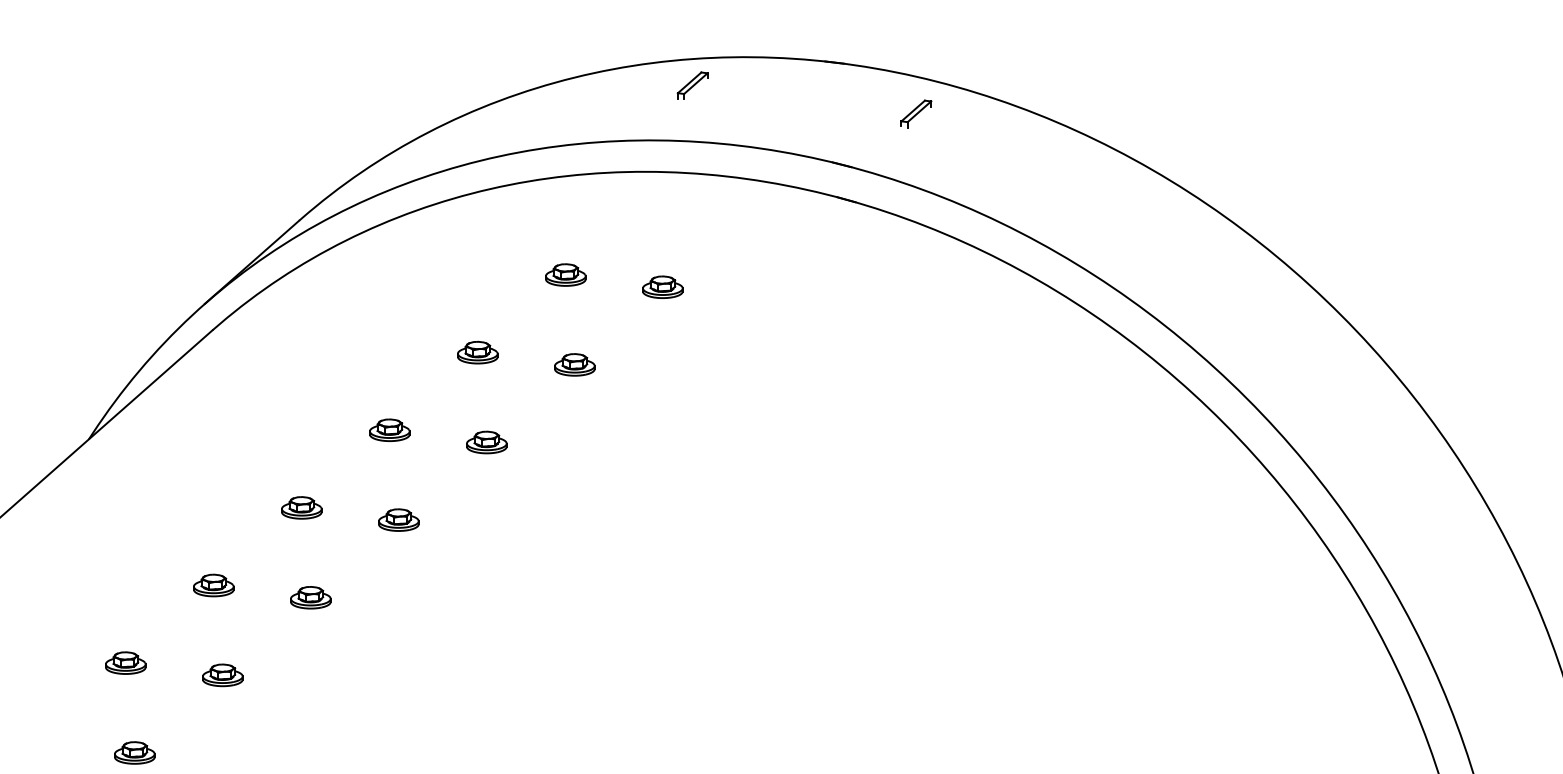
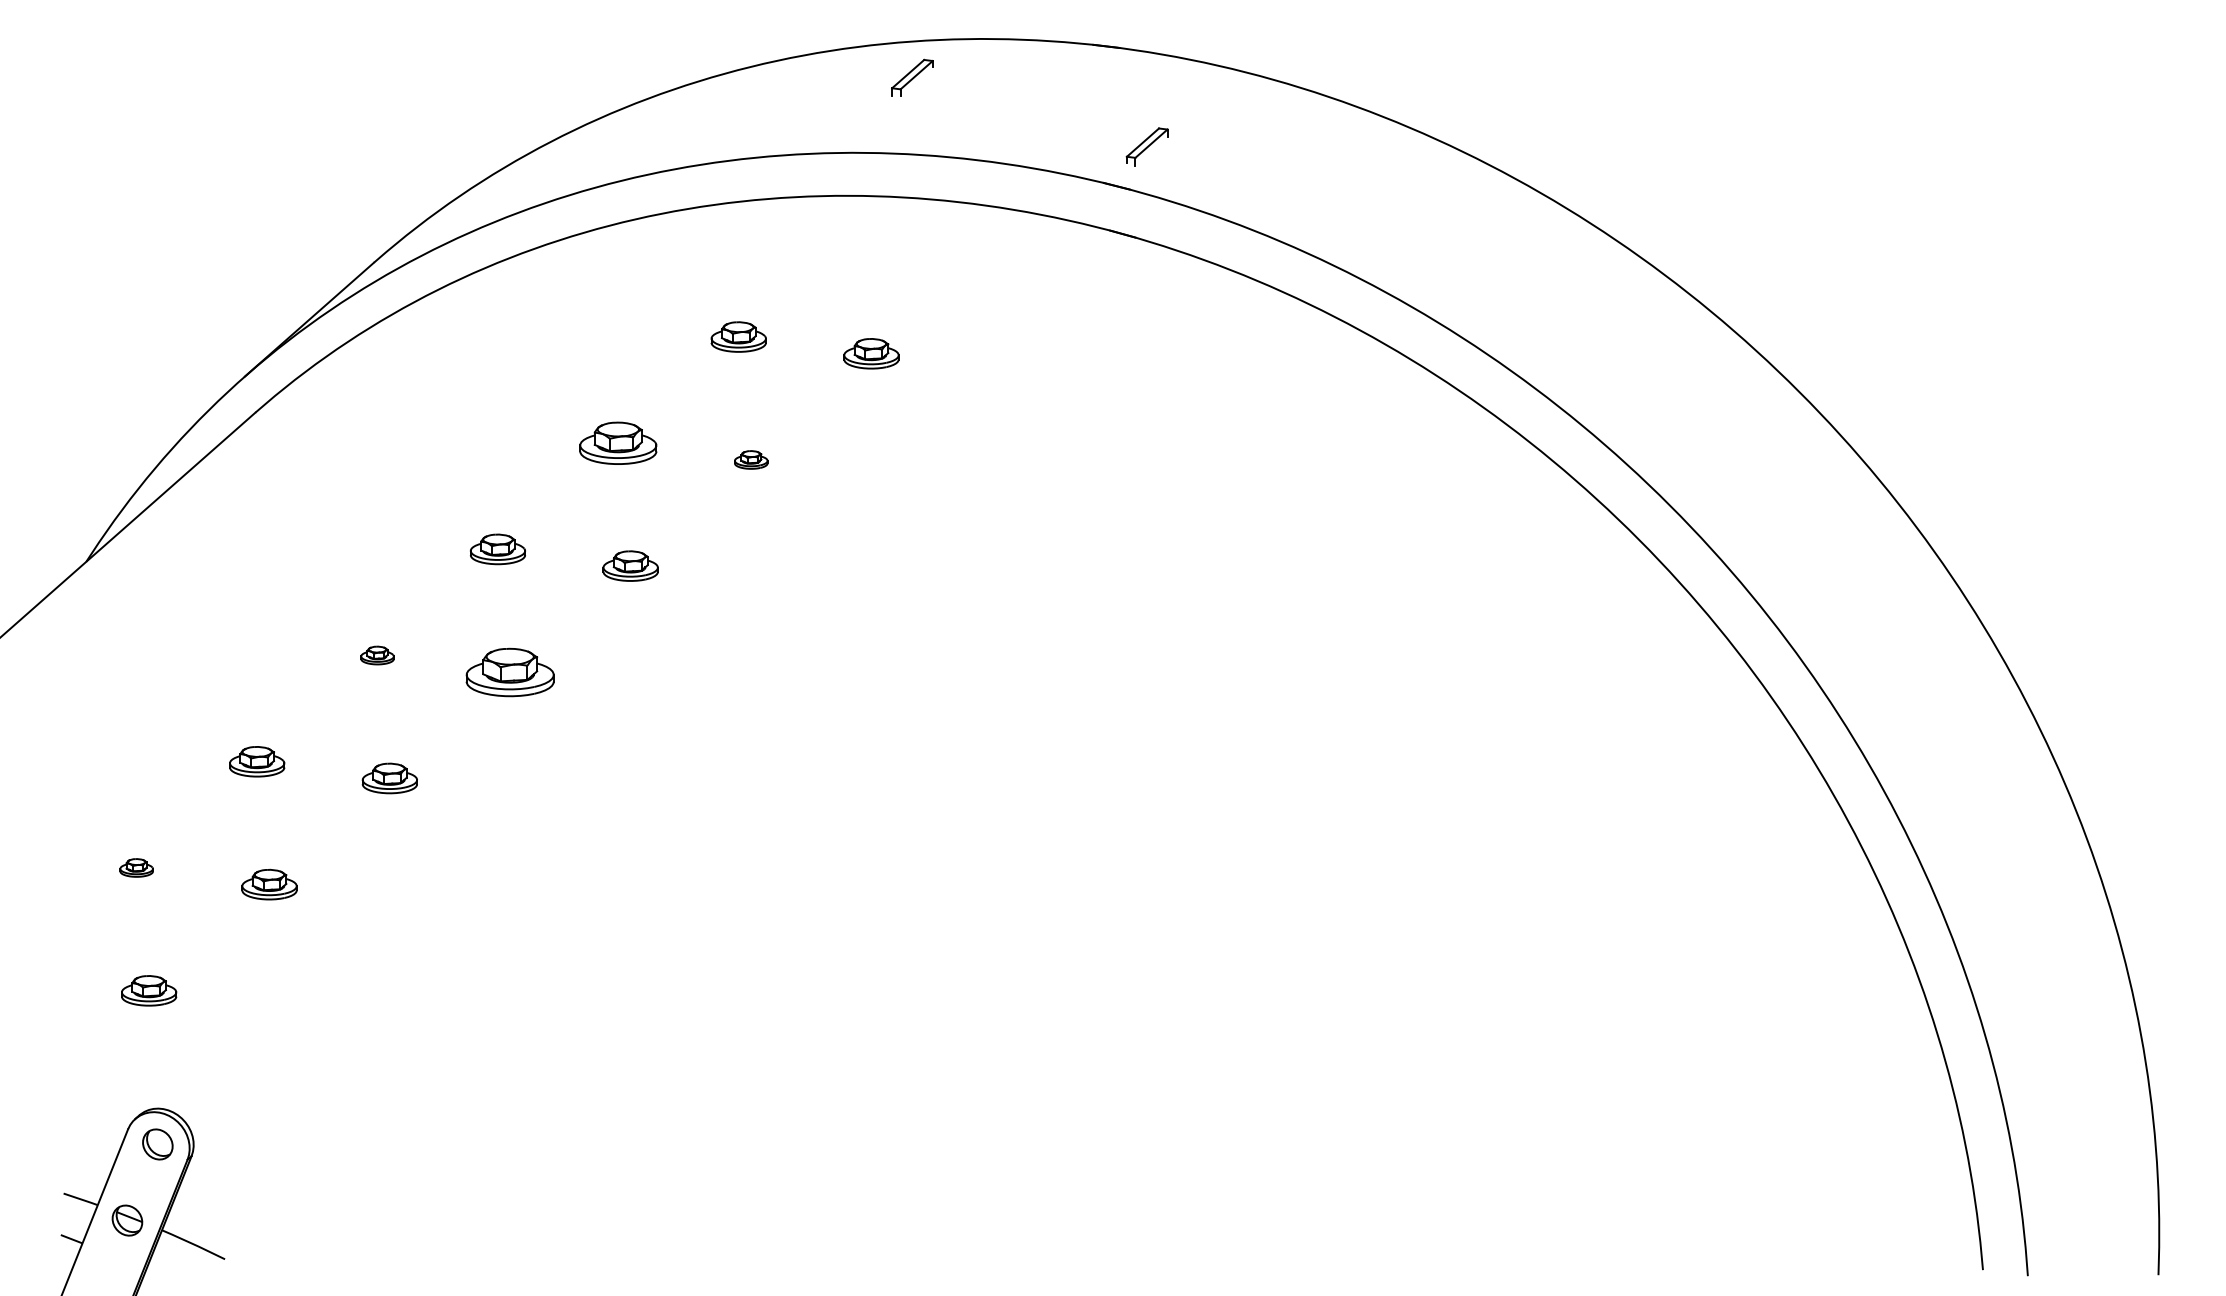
part: (915, 113) -> (1146, 146), moved
part: (477, 352) -> (618, 442), size x1.4
part: (575, 364) -> (751, 459), size x0.6
part: (301, 507) -> (377, 655), size x0.6
part: (398, 519) -> (510, 671), size x1.6
part: (125, 662) -> (136, 867), size x0.6

